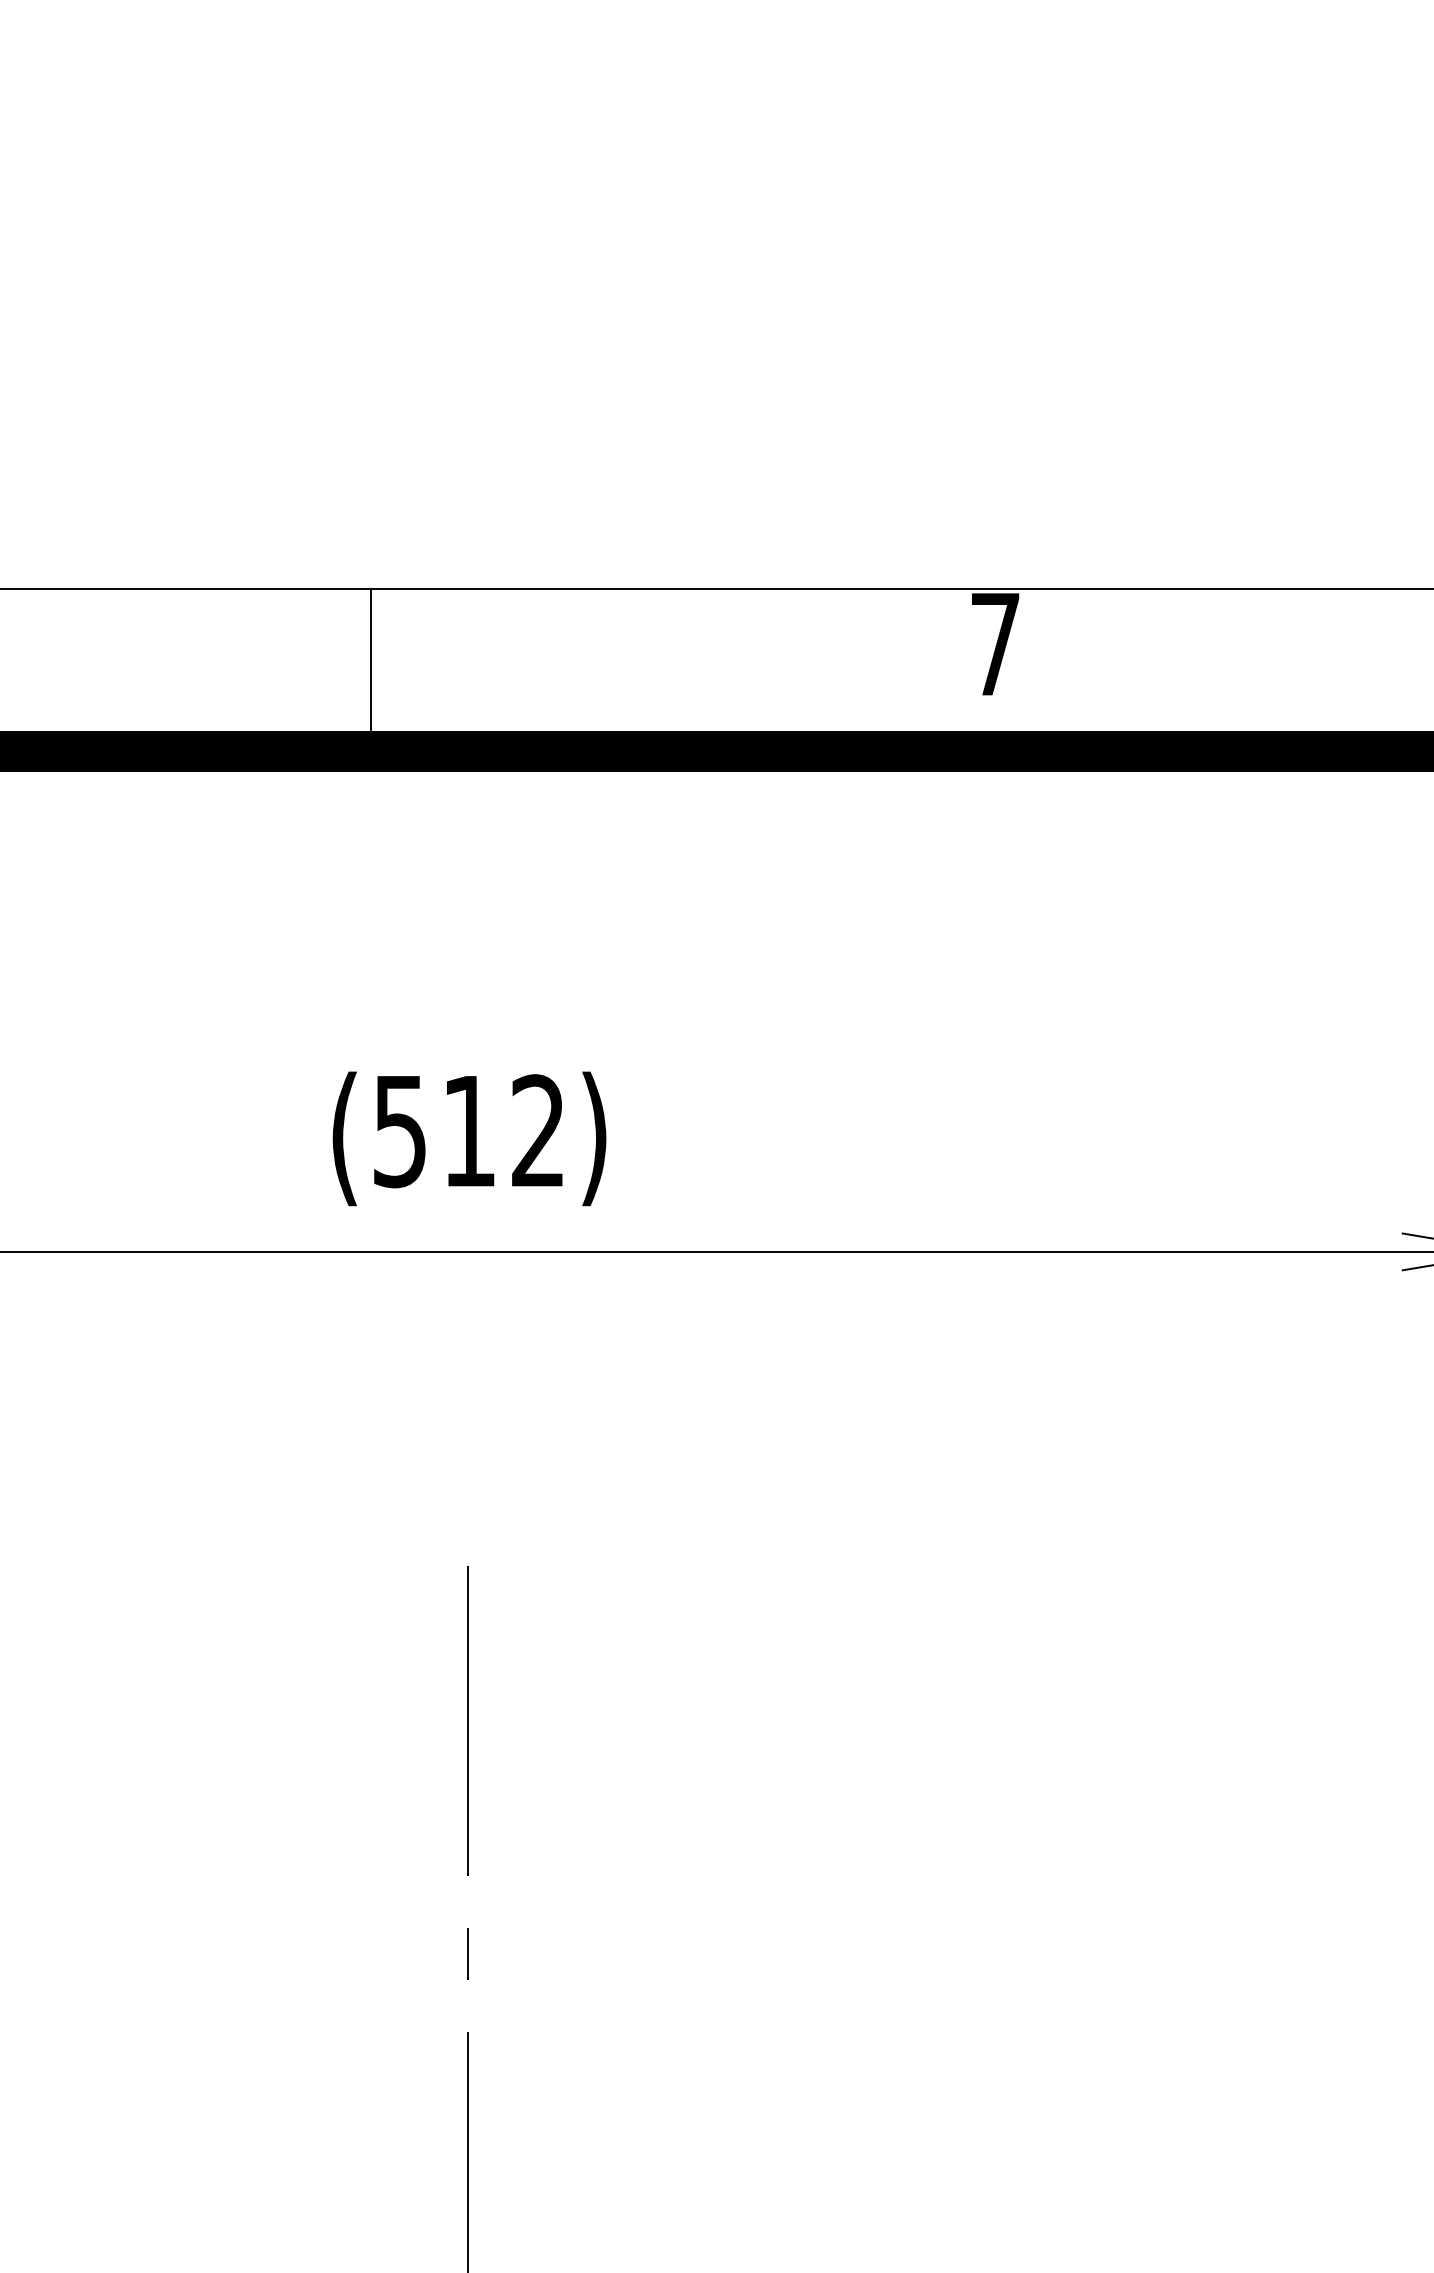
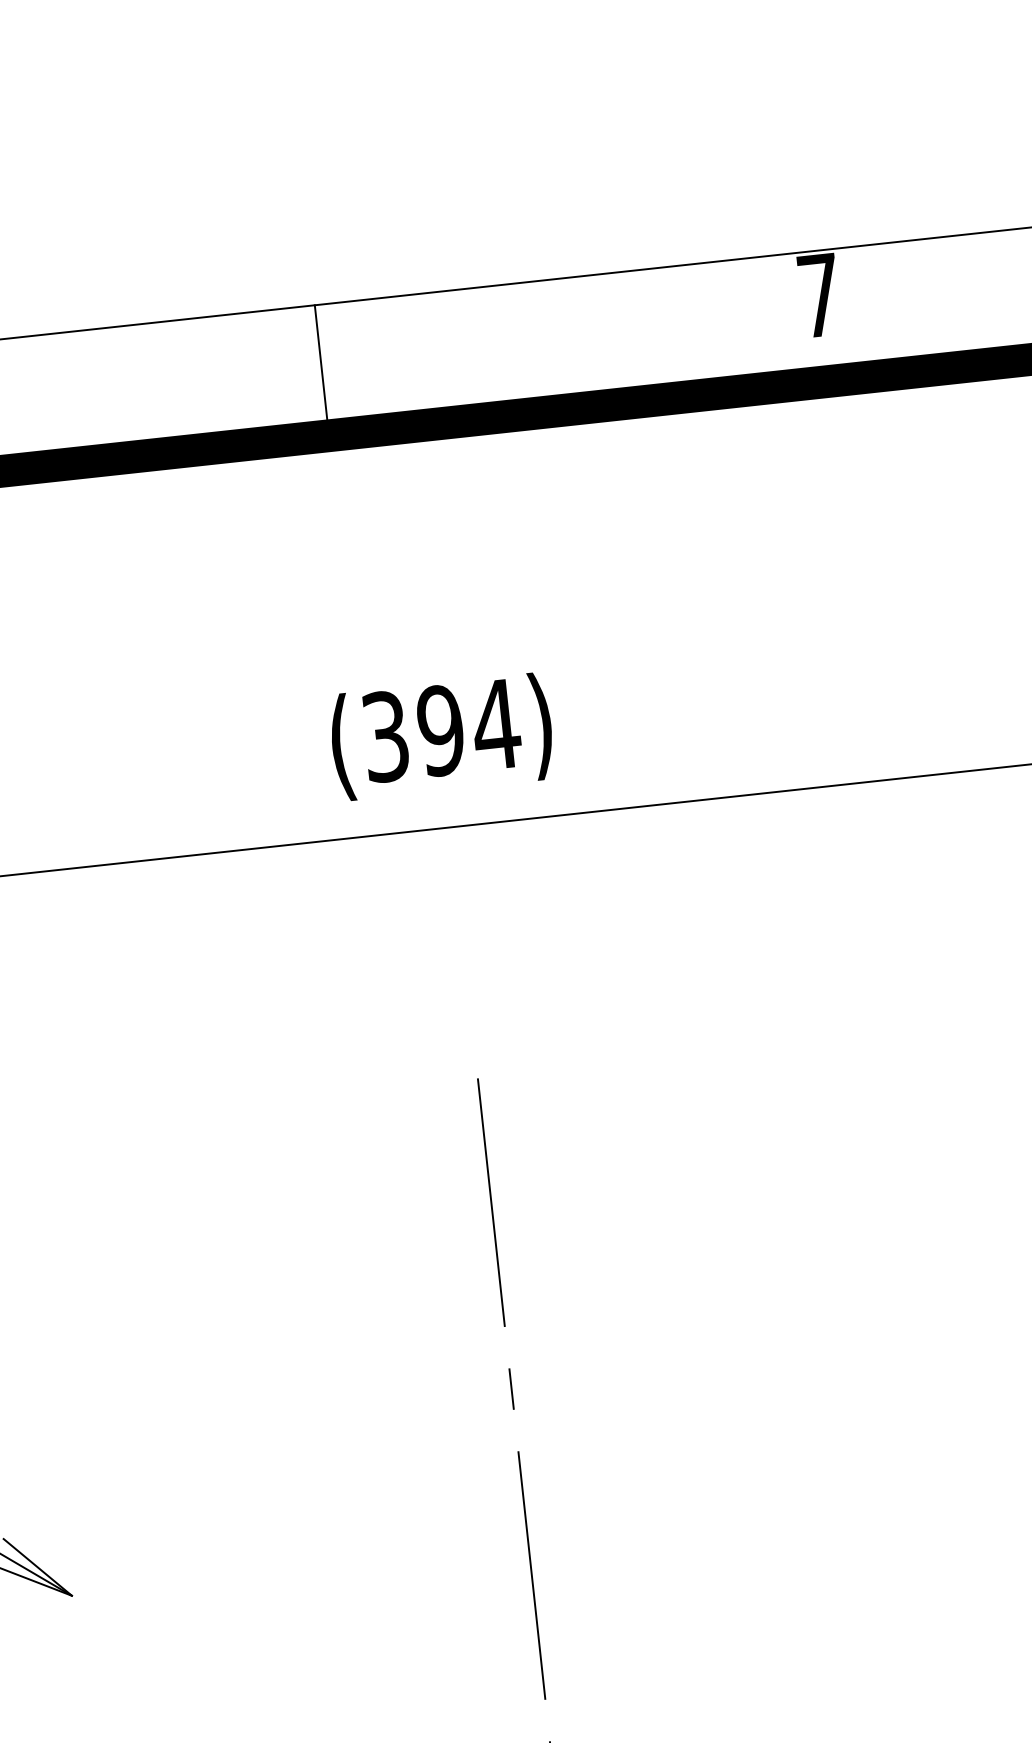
text: (470, 1131) -> (441, 730), (512) -> (394)

